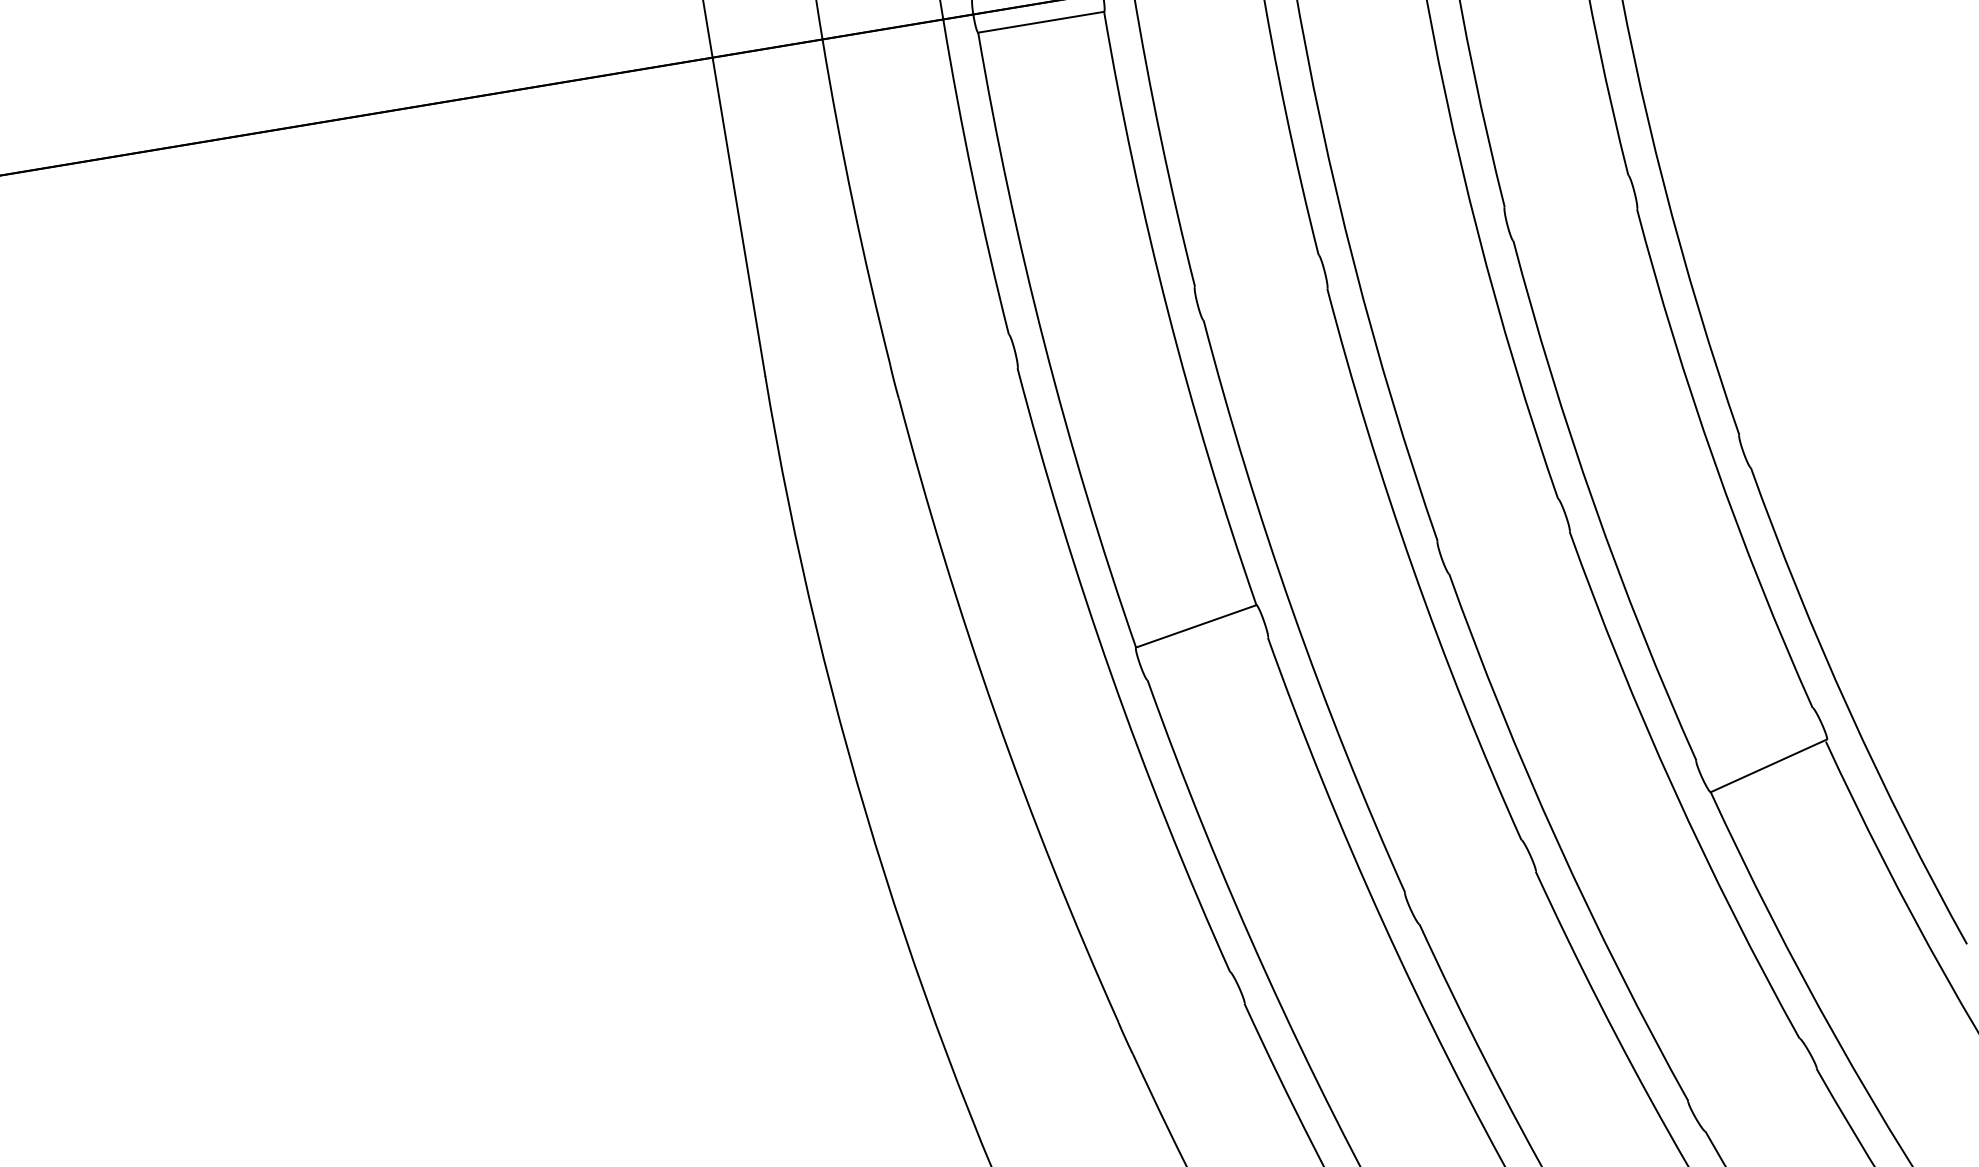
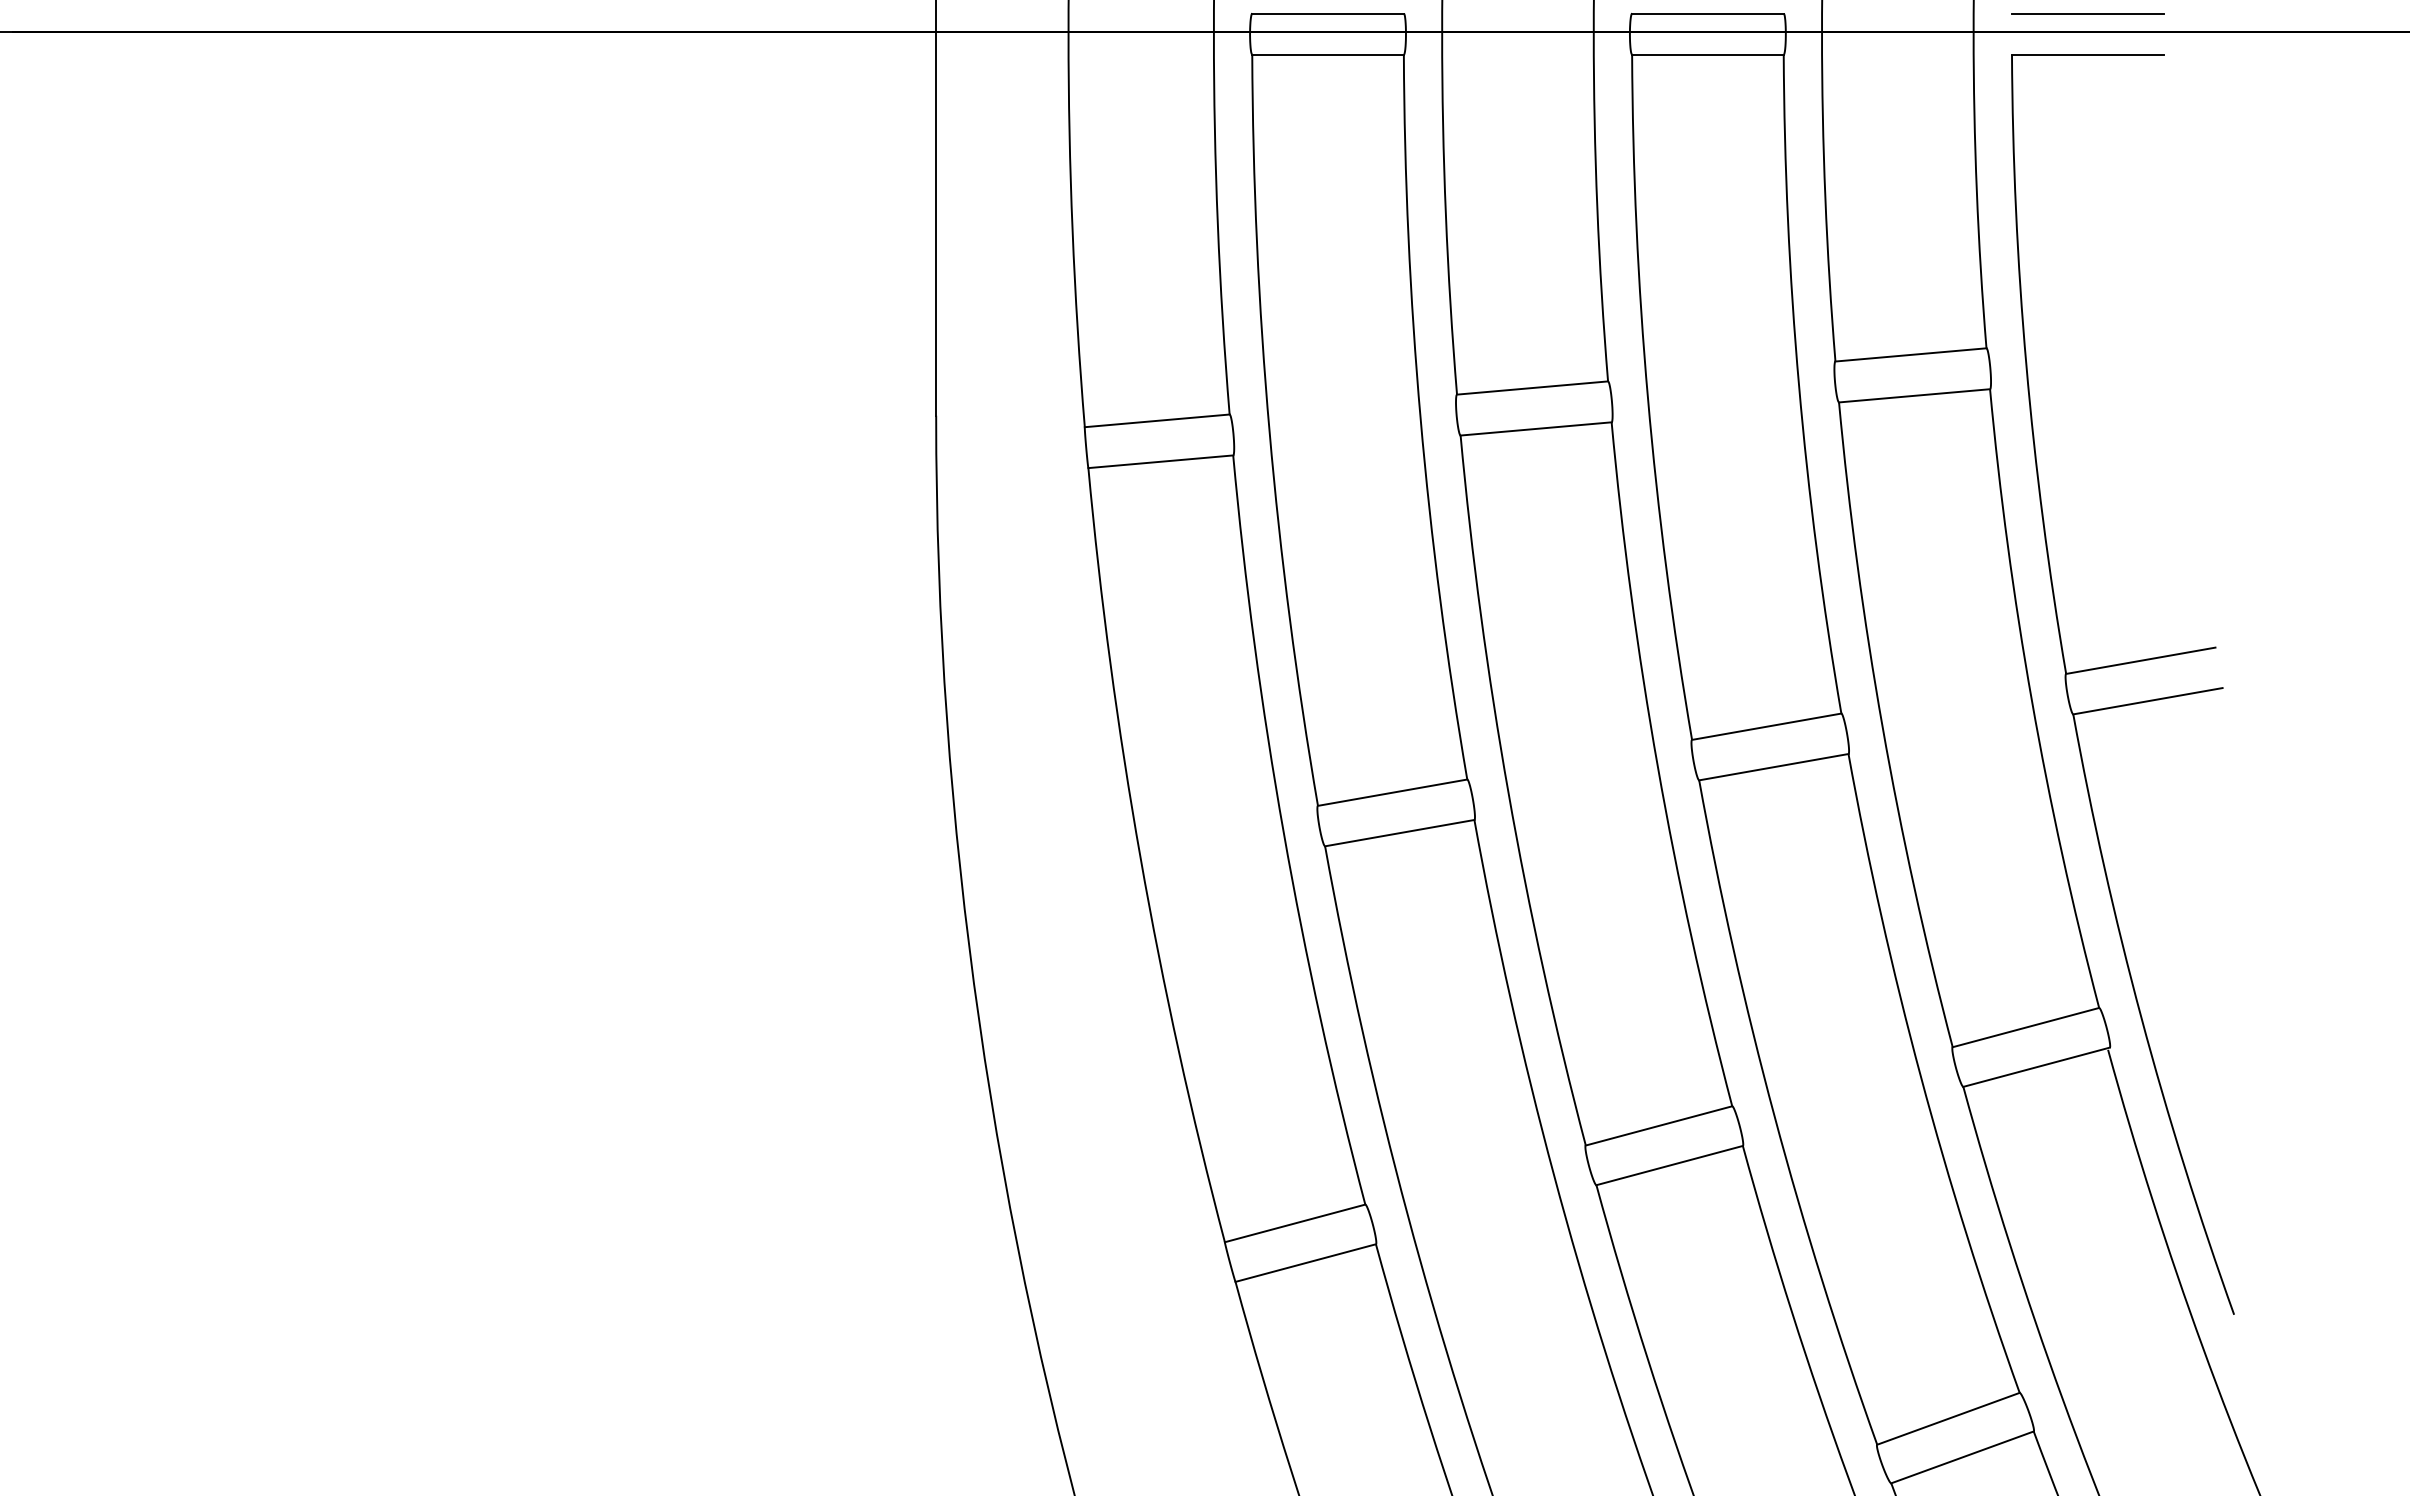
line: (1566, 191) -> (1910, 354), added
line: (1575, 224) -> (1914, 395), added
line: (1256, 270) -> (1532, 387), added
line: (1264, 304) -> (1535, 428), added
line: (948, 349) -> (1156, 420), added
line: (957, 383) -> (1160, 461), added
line: (1799, 413) -> (2140, 660), added
line: (1810, 446) -> (2147, 701), added
line: (1497, 519) -> (1766, 726), added
line: (1509, 553) -> (1773, 767), added
line: (1207, 658) -> (1399, 832), added
line: (1754, 734) -> (2025, 1027), added
line: (1462, 866) -> (1658, 1125), added
line: (1477, 897) -> (1669, 1165), added
line: (1174, 997) -> (1294, 1223), added
line: (1188, 1028) -> (1305, 1262), added
line: (1744, 1069) -> (1948, 1418), added
line: (1761, 1100) -> (1962, 1457), added

